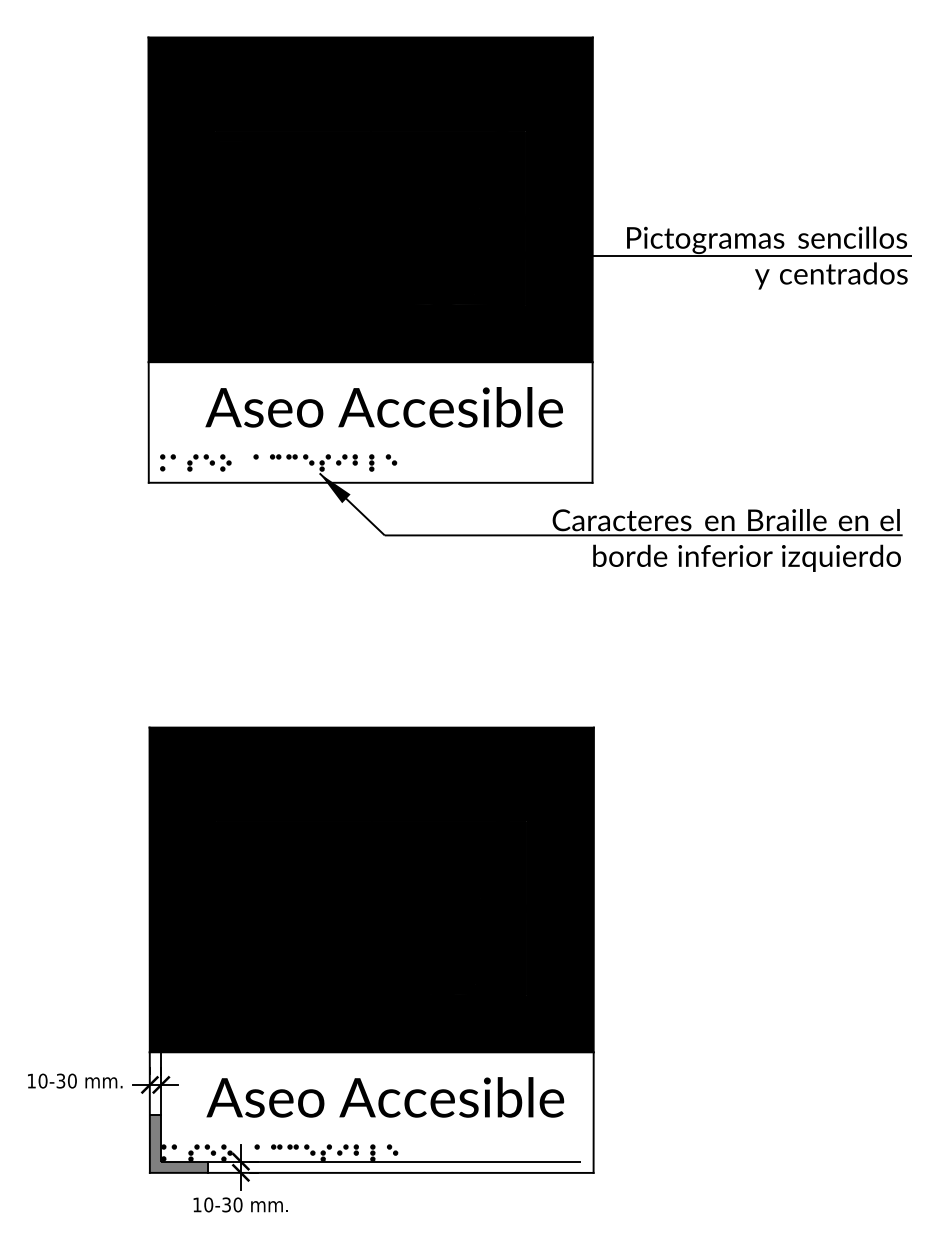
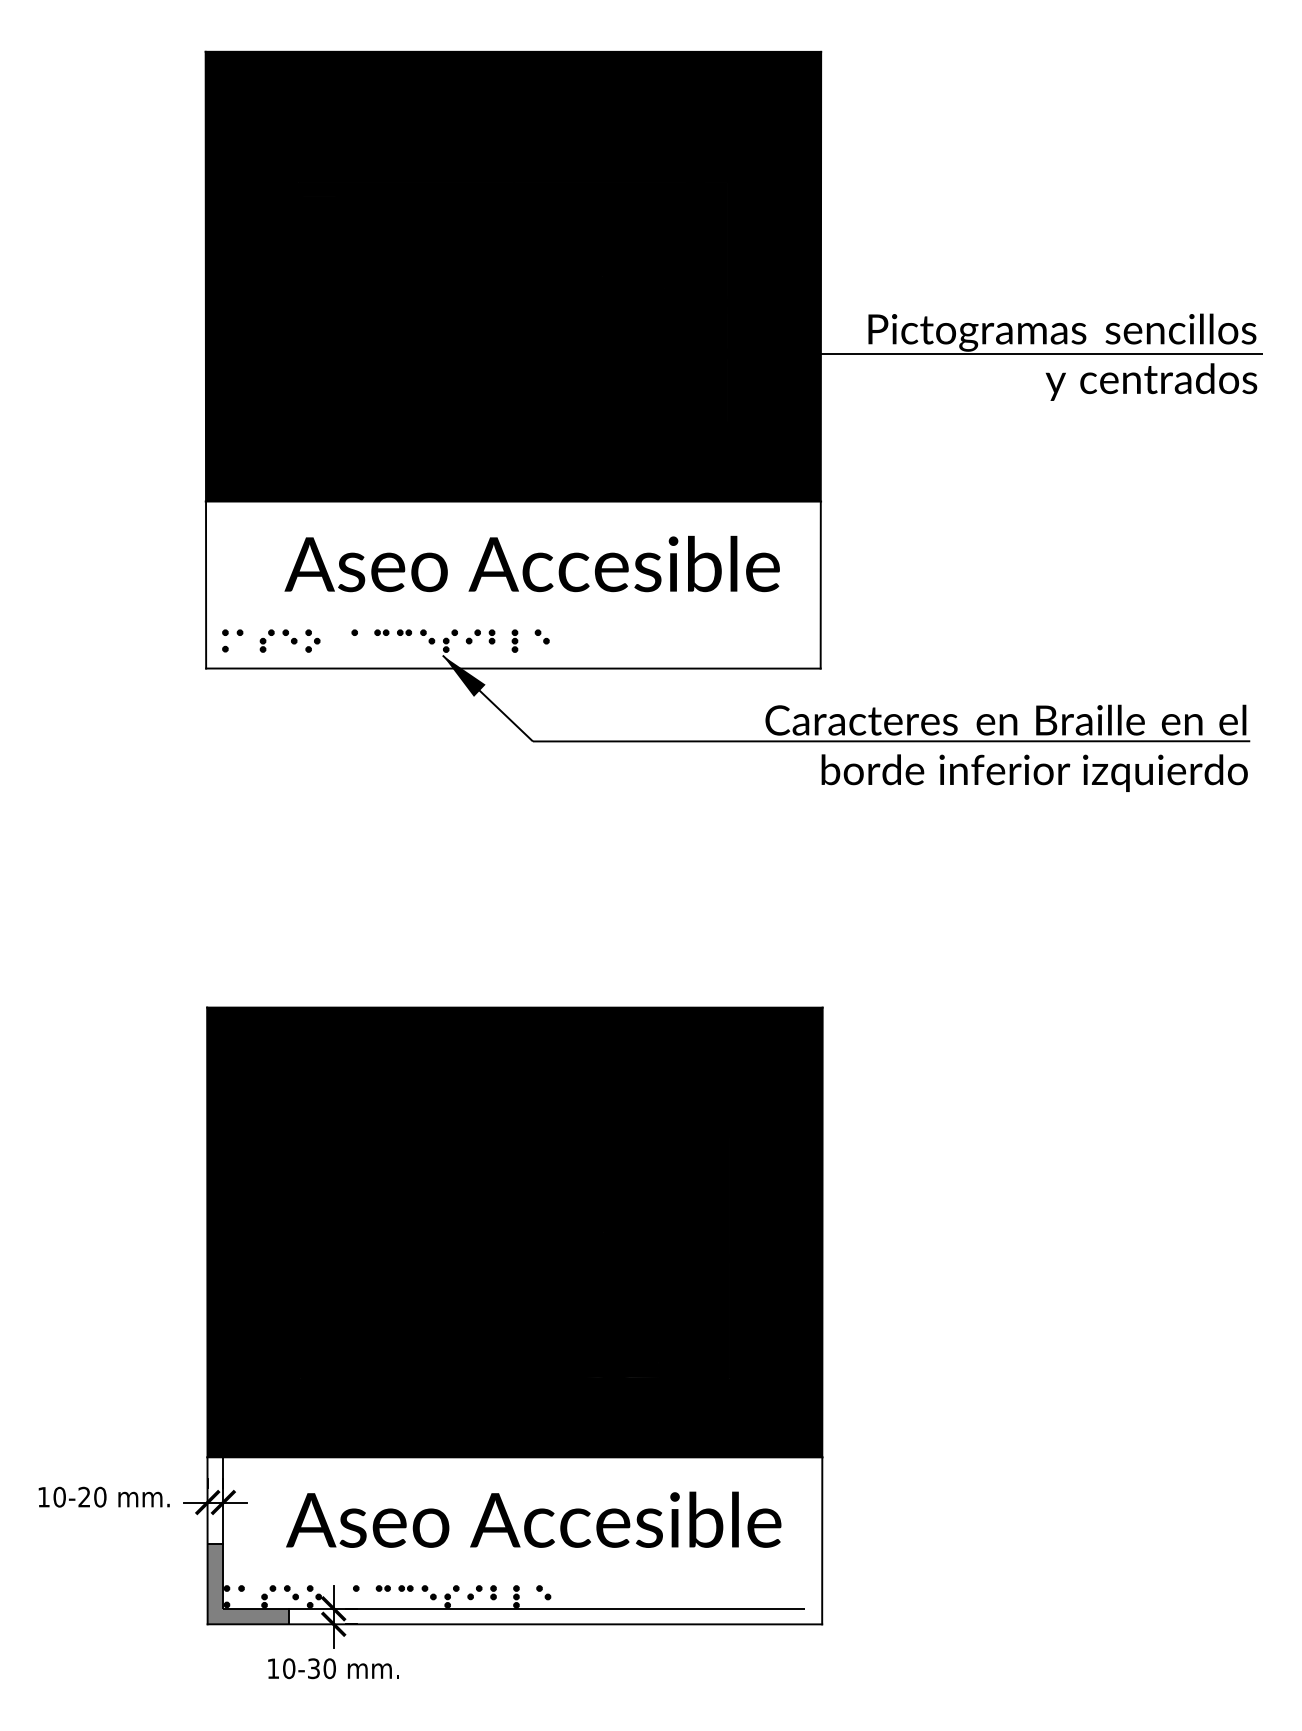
text: (60, 1081) -> (83, 1497), 10-30 -> 10-20

